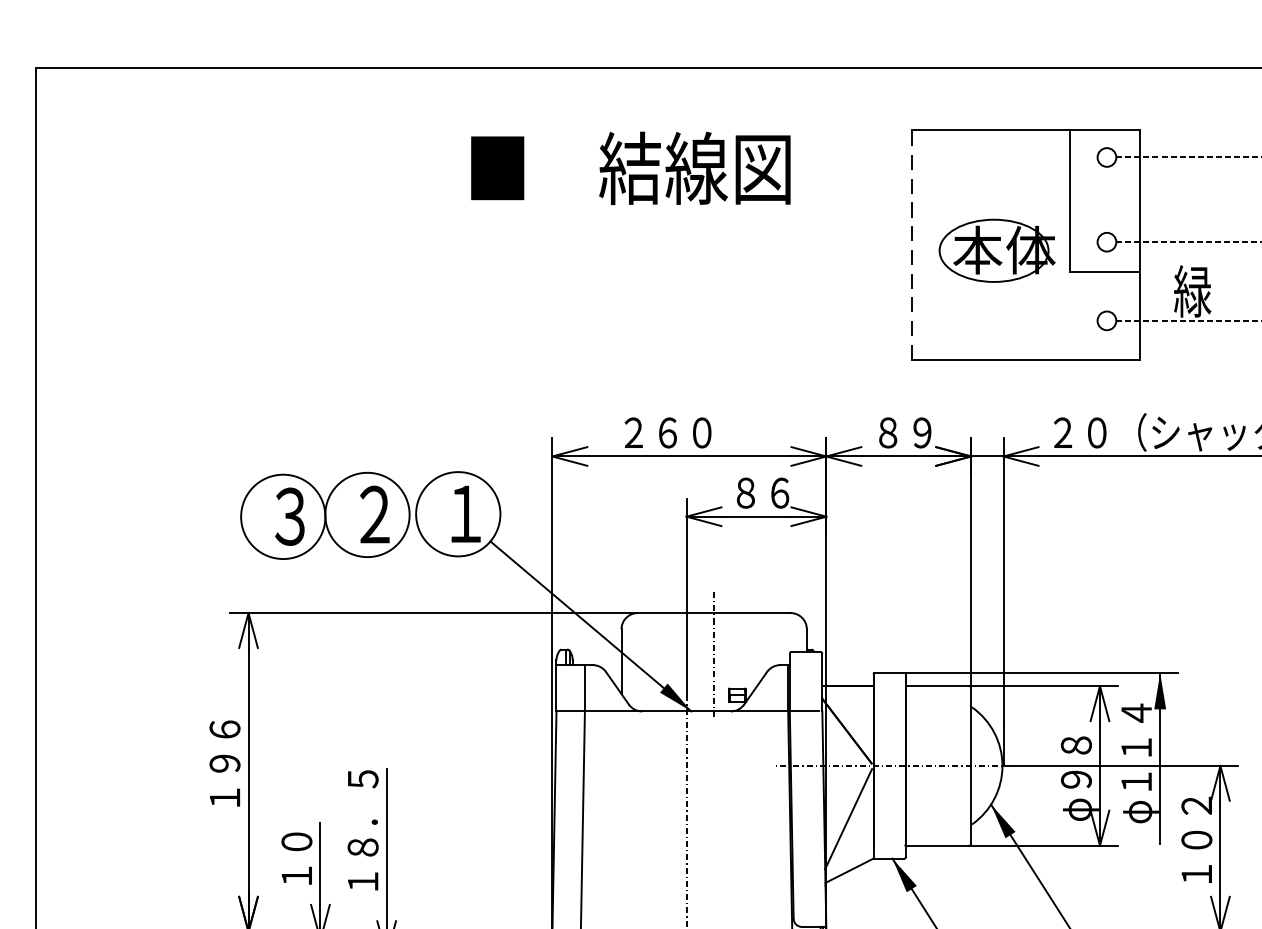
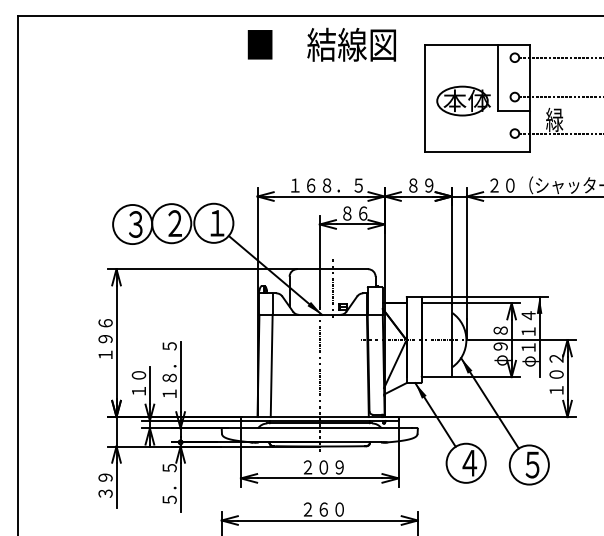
text: (629, 167) -> (321, 44), moved
line: (912, 243) -> (424, 97), dashed -> solid
text: (701, 432) -> (326, 185), ２６０ -> １６８．５

